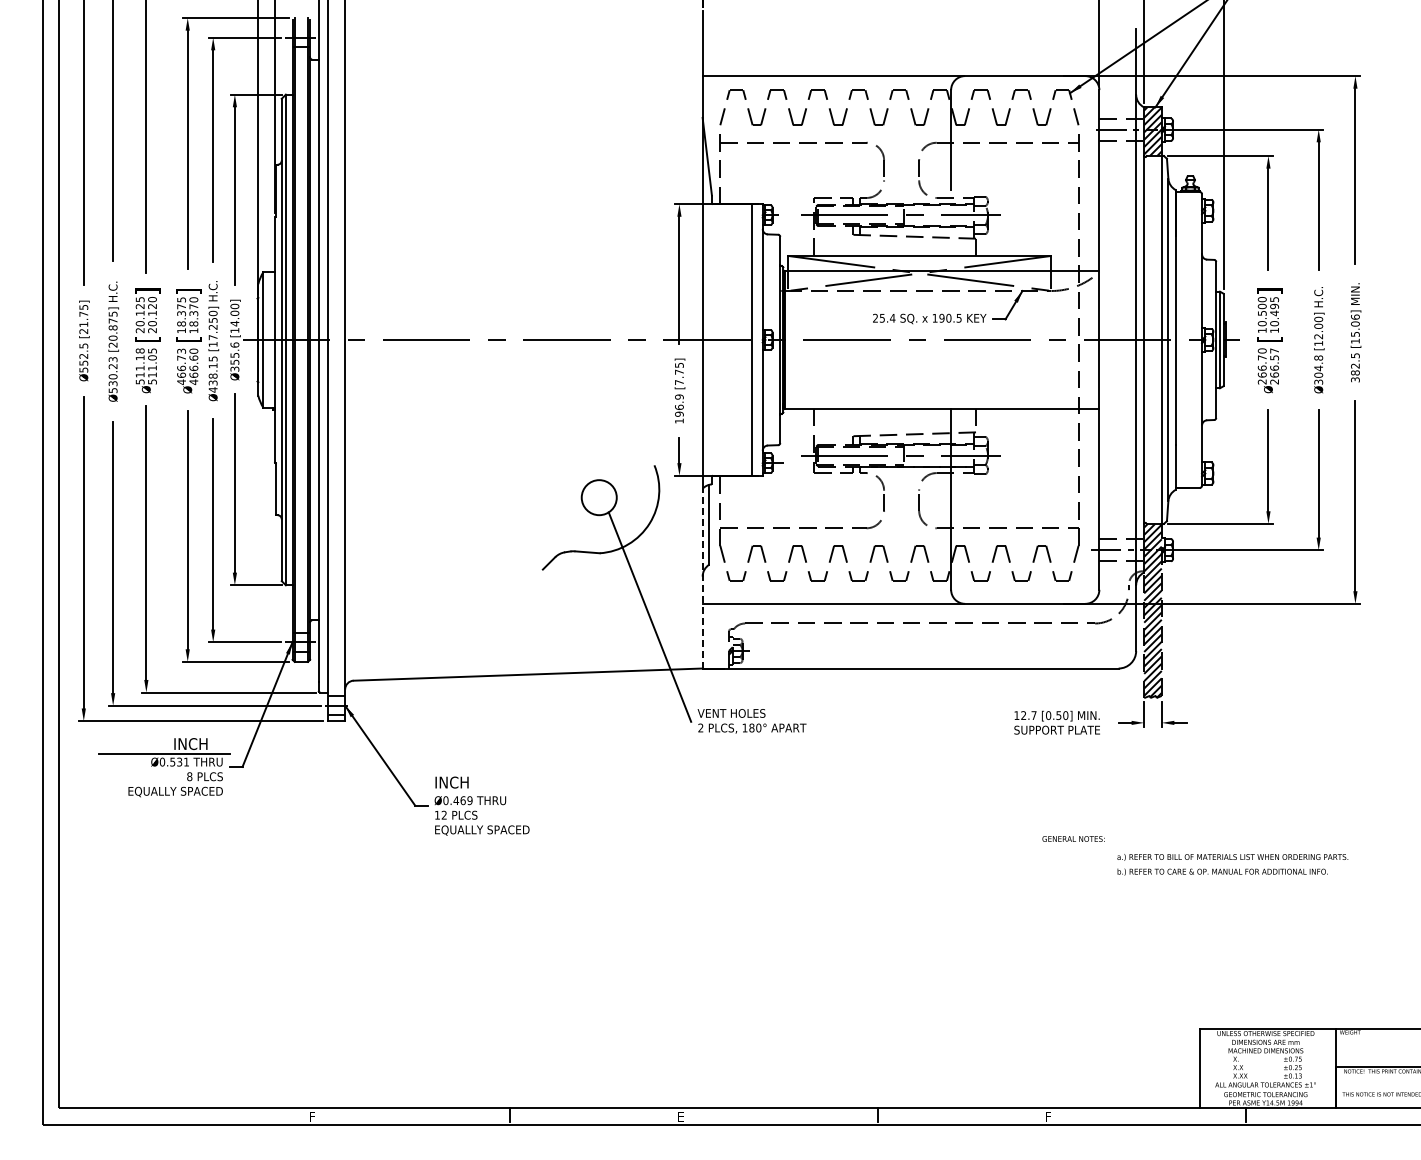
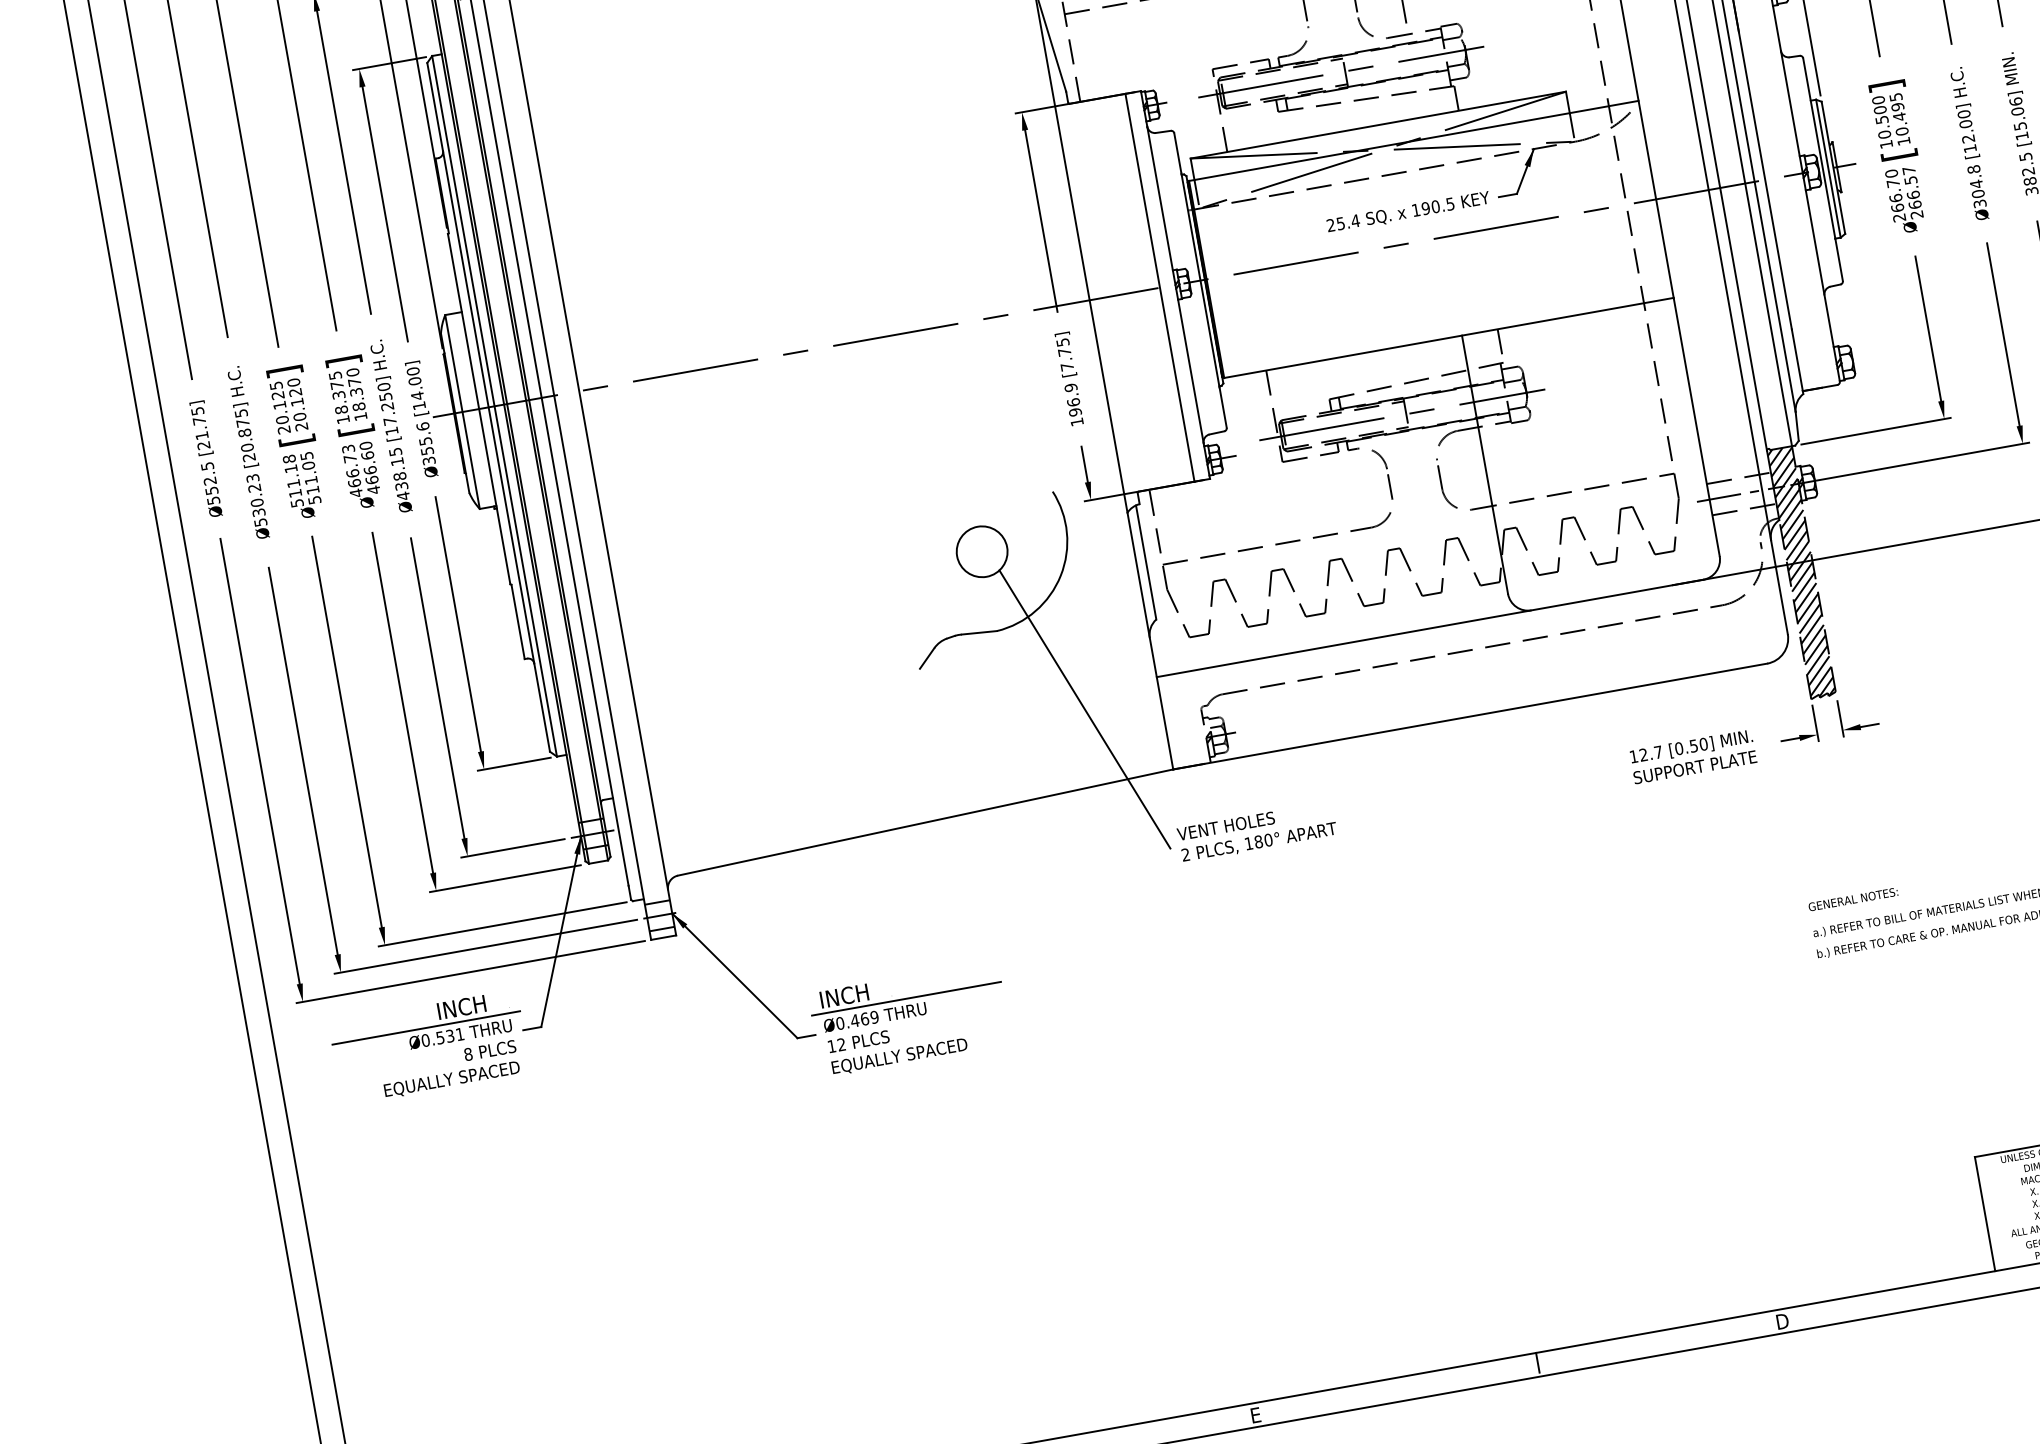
line: (702, 578) -> (1150, 640), dashed -> solid
line: (493, 791) -> (905, 998), added
text: (1073, 838) -> (1853, 898), moved
text: (1049, 1116) -> (1782, 1320), F -> D

